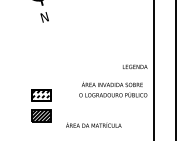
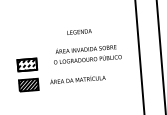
text: (135, 66) -> (79, 31), moved
text: (113, 89) -> (87, 53), moved
text: (93, 124) -> (77, 78), moved

